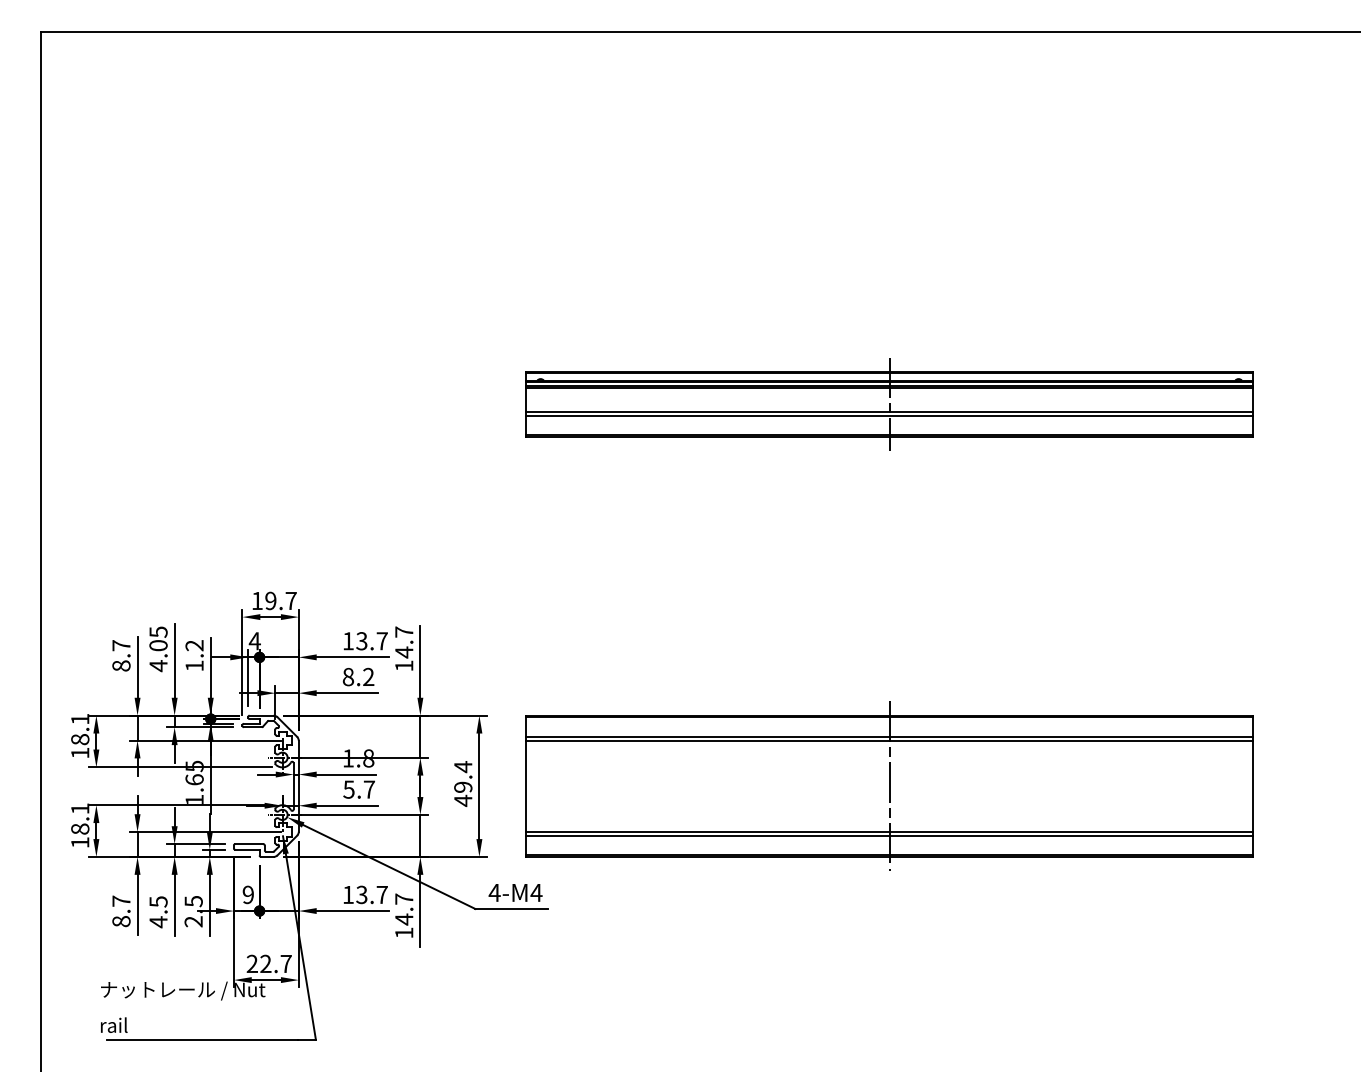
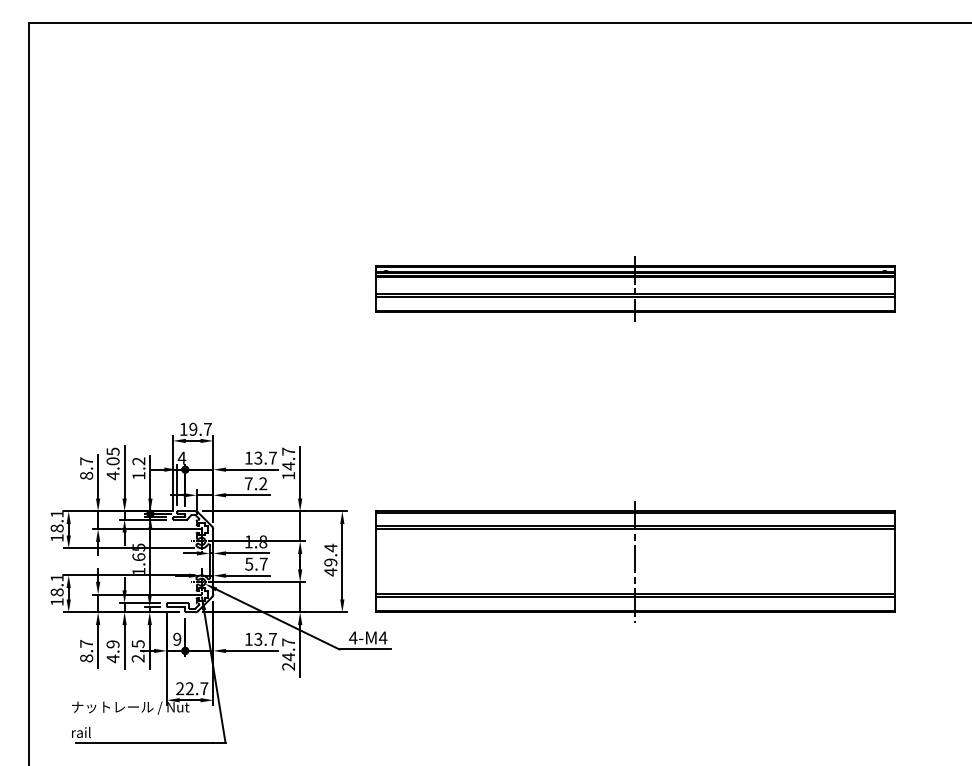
text: (348, 676) -> (248, 483), 8.2 -> 7.2
text: (157, 902) -> (112, 644), 4.5 -> 4.9
text: (404, 932) -> (288, 666), 14.7 -> 24.7

